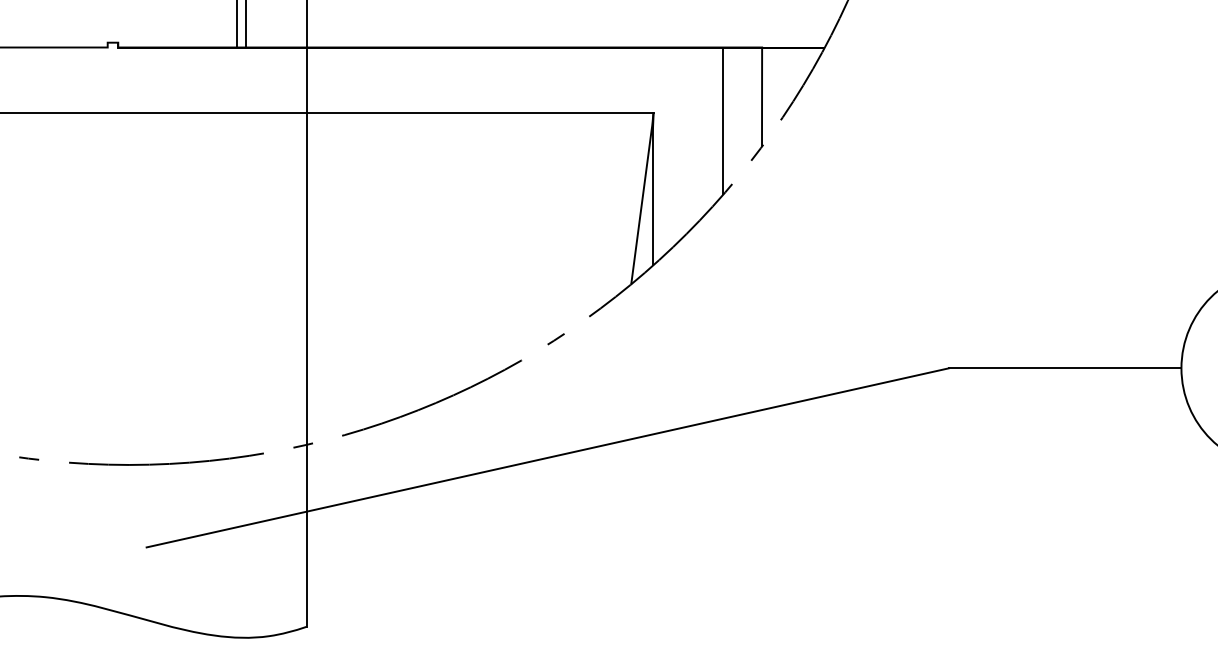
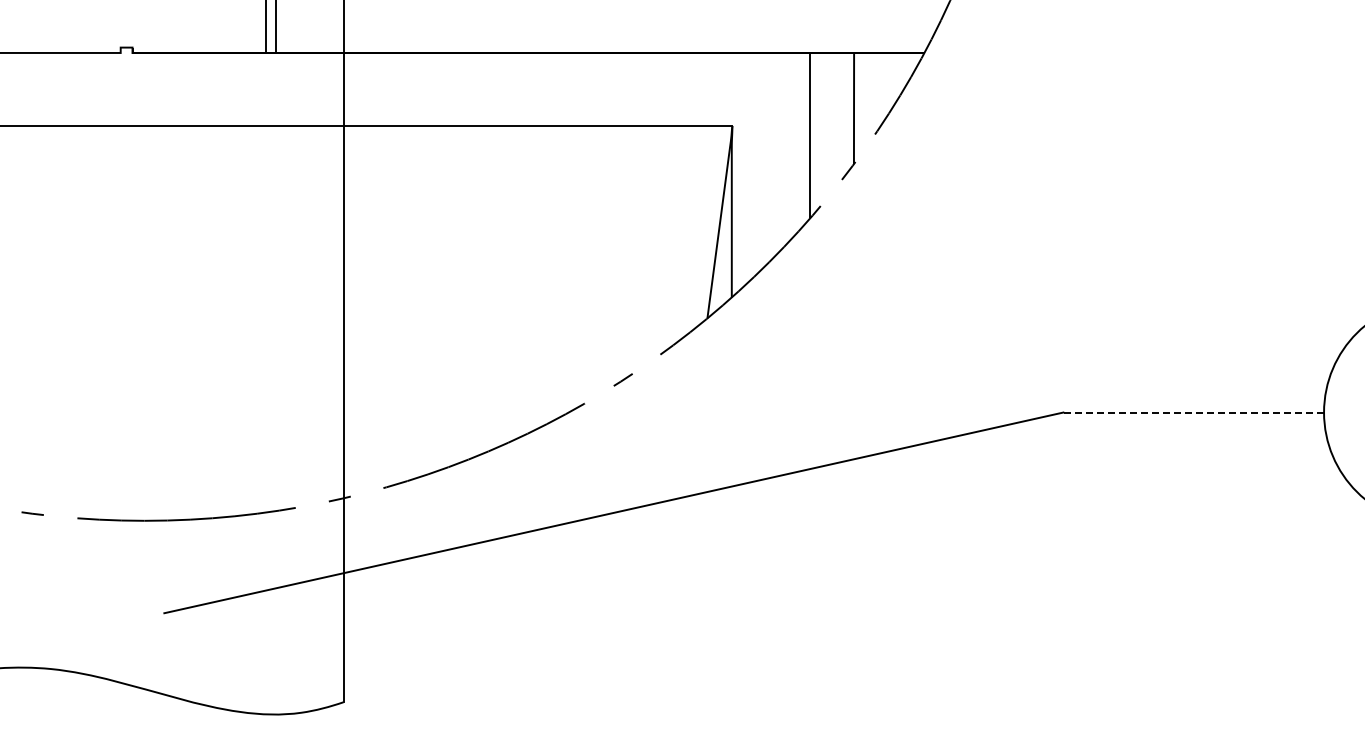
line: (1064, 368) -> (1193, 412), solid -> dashed

